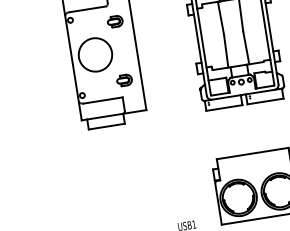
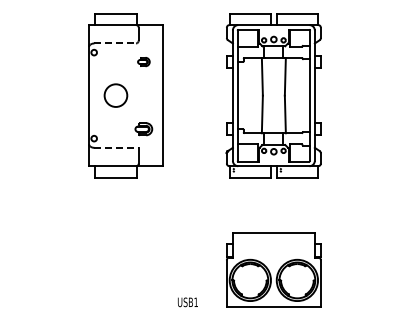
line: (87, 9) -> (115, 43), solid -> dashed
part: (114, 21) -> (143, 61), size x0.7
circle: (95, 54) -> (115, 95), size x0.6
line: (104, 100) -> (117, 147), solid -> dashed

